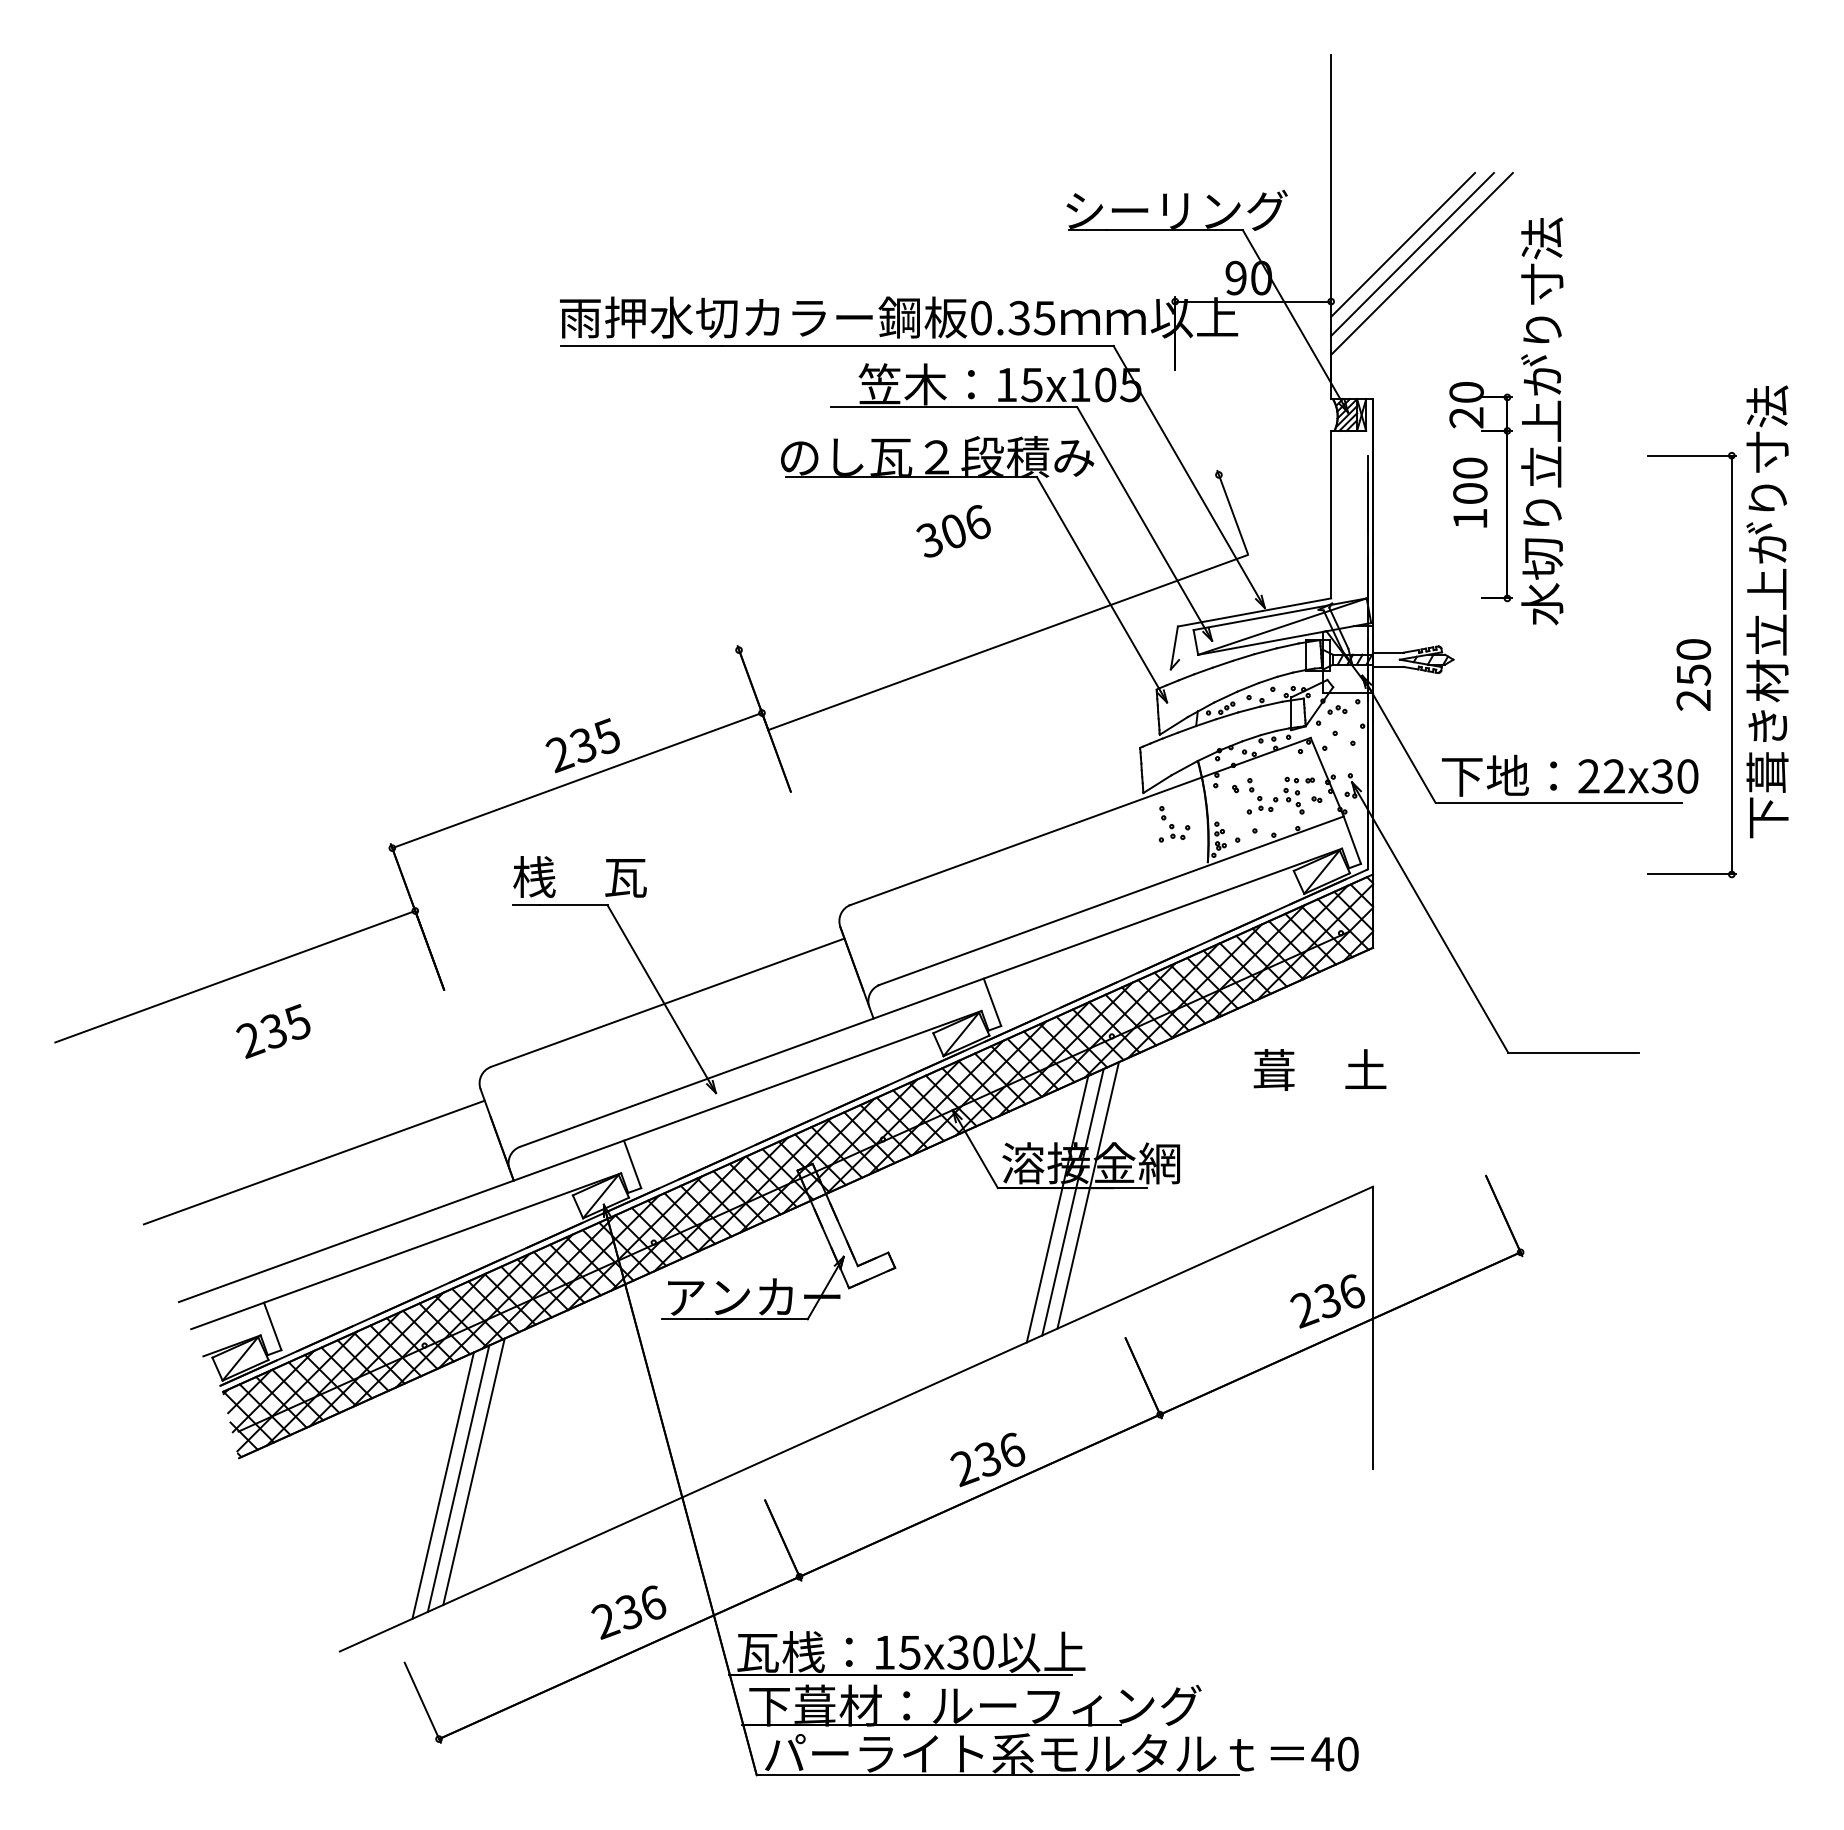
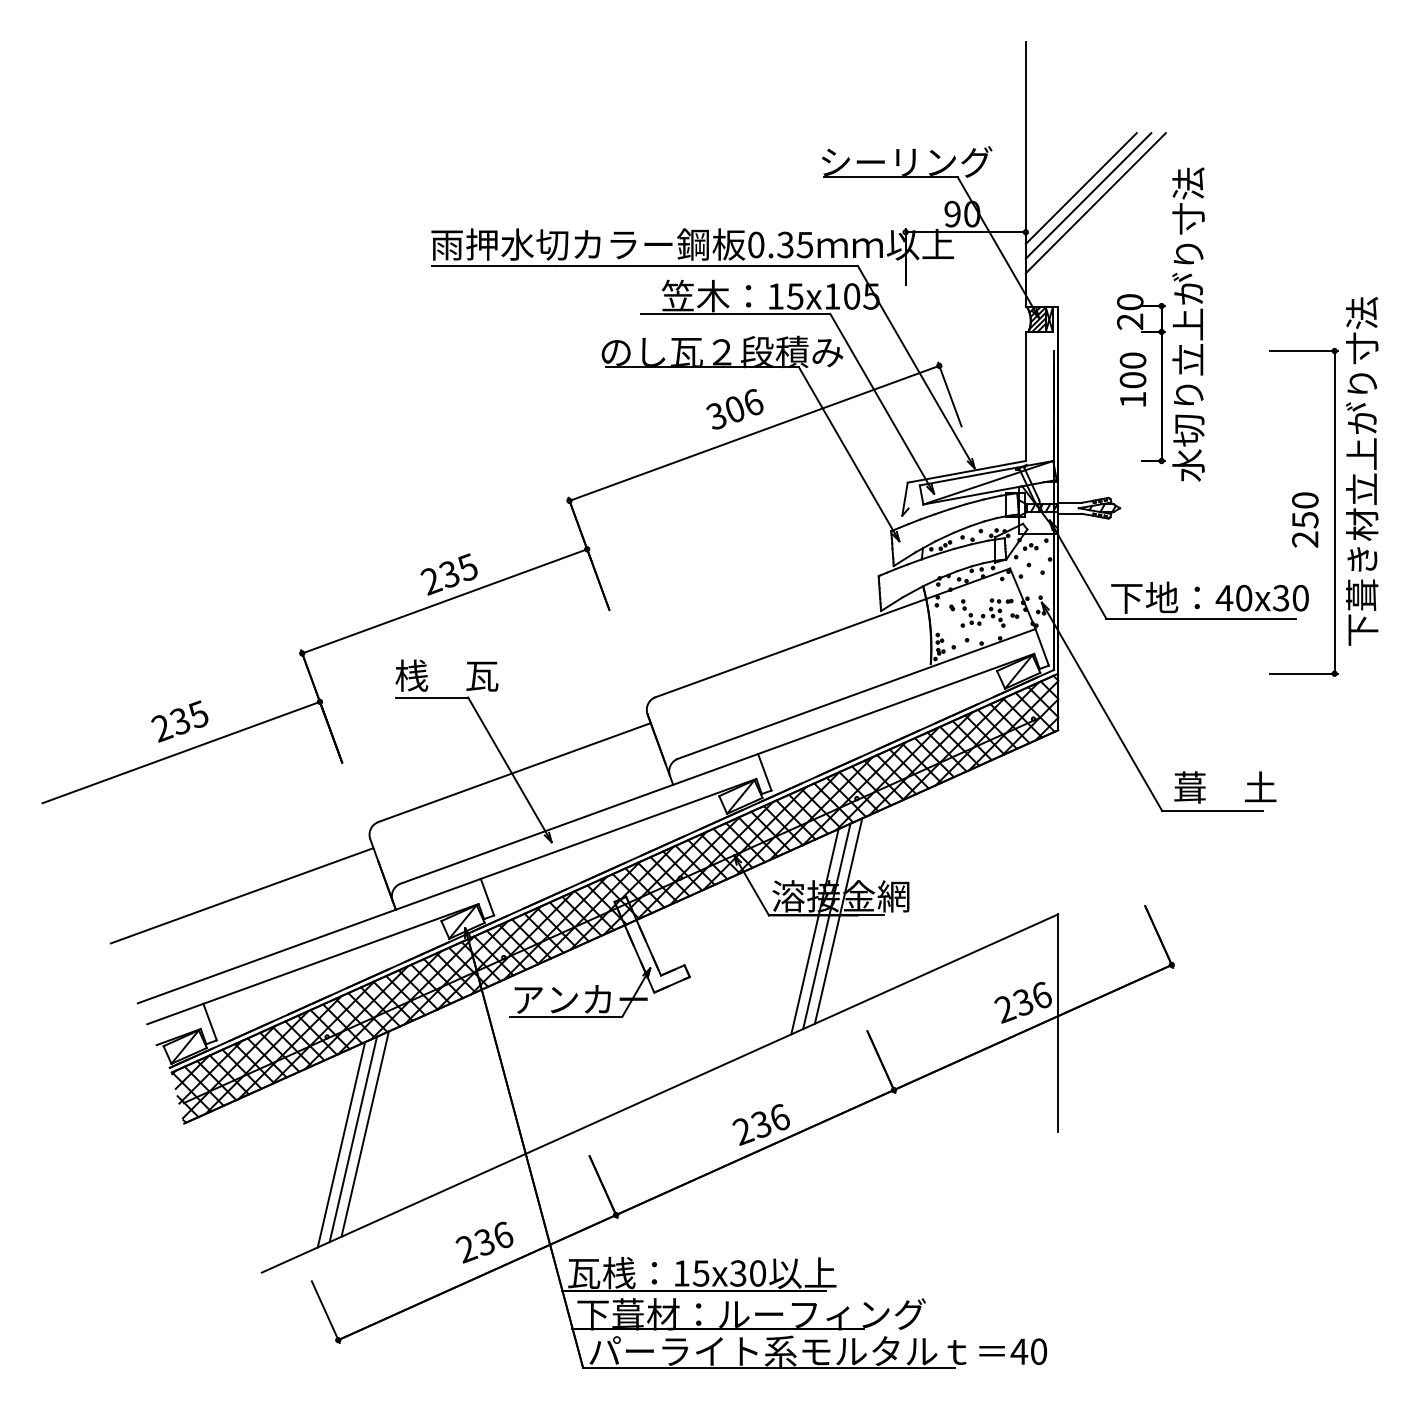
line: (1007, 642) -> (754, 433), moved
text: (1600, 776) -> (1233, 598), 22x30 -> 40x30
part: (1174, 824) -> (905, 635), removed
text: (273, 1031) -> (179, 721), moved
text: (1319, 1069) -> (1224, 787), moved

